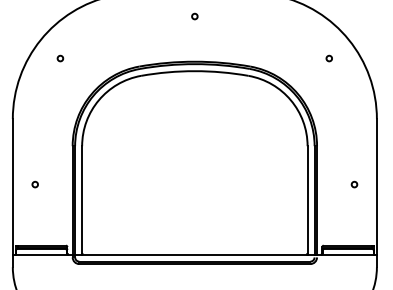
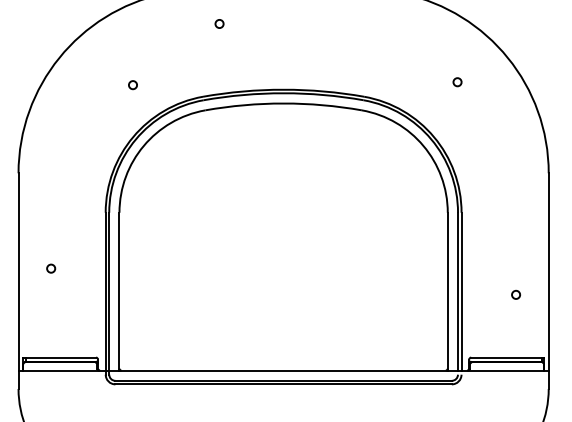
circle: (194, 16) -> (219, 23), moved
circle: (60, 58) -> (133, 85), moved
circle: (328, 58) -> (456, 82), moved
circle: (354, 184) -> (516, 294), moved

